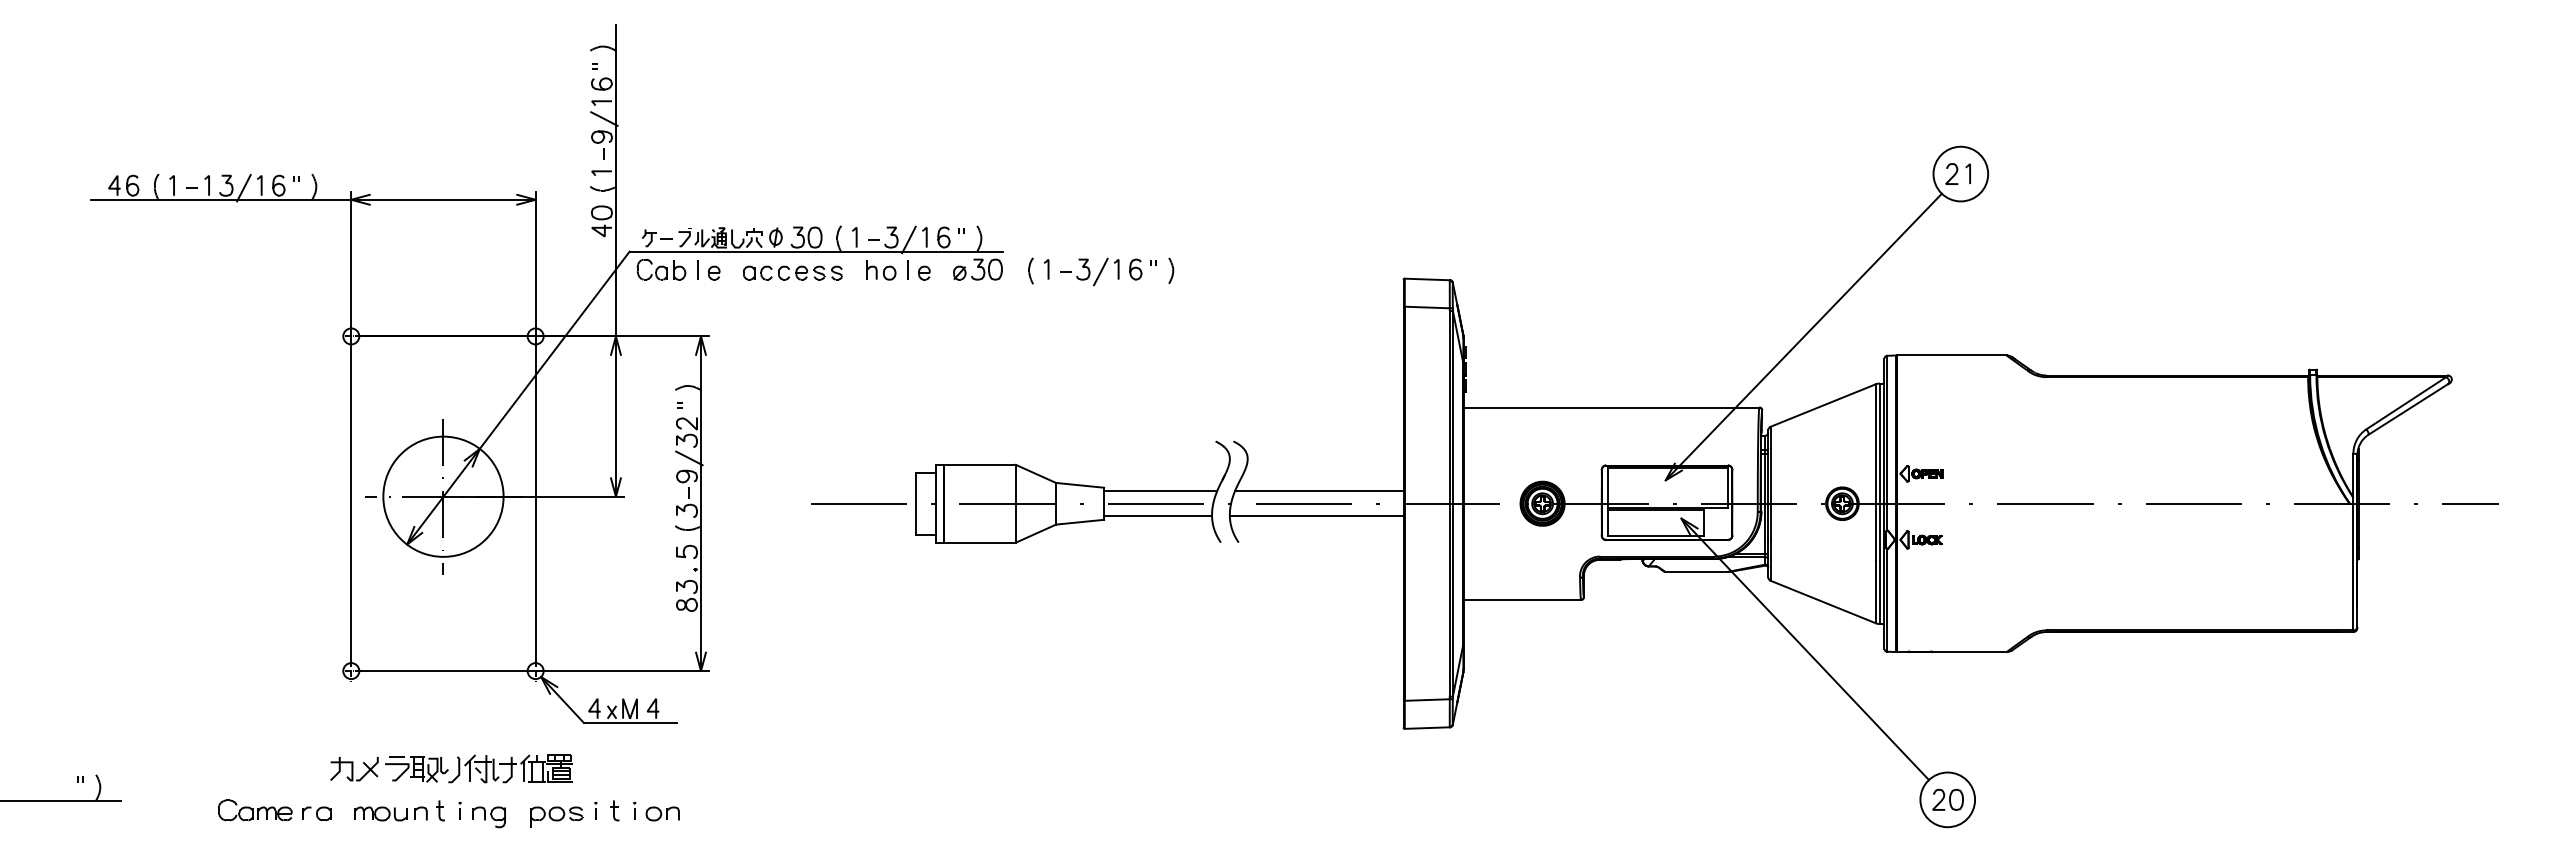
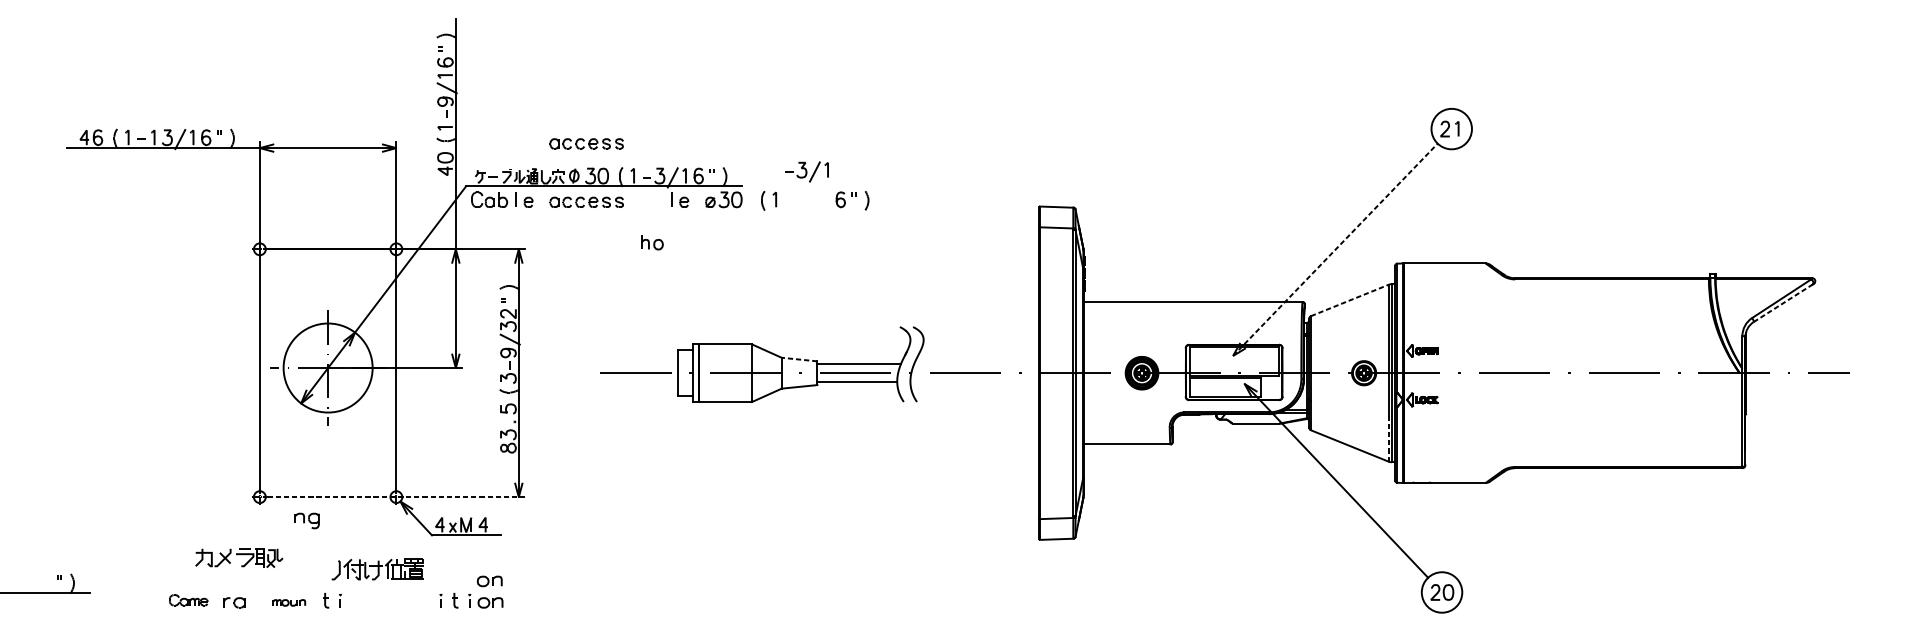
part: (792, 193) -> (586, 143), added
part: (881, 270) -> (652, 242), moved
part: (1089, 271) -> (806, 171), moved
line: (1804, 336) -> (1335, 249), solid -> dashed
line: (1823, 405) -> (1350, 300), solid -> dashed
line: (2408, 409) -> (1783, 303), solid -> dashed
line: (1079, 485) -> (799, 359), solid -> dashed
line: (1318, 491) -> (976, 364), removed
line: (1316, 516) -> (974, 382), removed
line: (1875, 591) -> (1388, 438), solid -> dashed
line: (535, 671) -> (396, 497), solid -> dashed
part: (389, 769) -> (239, 558), moved
part: (661, 784) -> (489, 581), added
part: (254, 810) -> (188, 600), size x0.7
part: (390, 813) -> (288, 602), size x0.6
part: (556, 816) -> (411, 604), removed
part: (488, 817) -> (306, 521), moved

